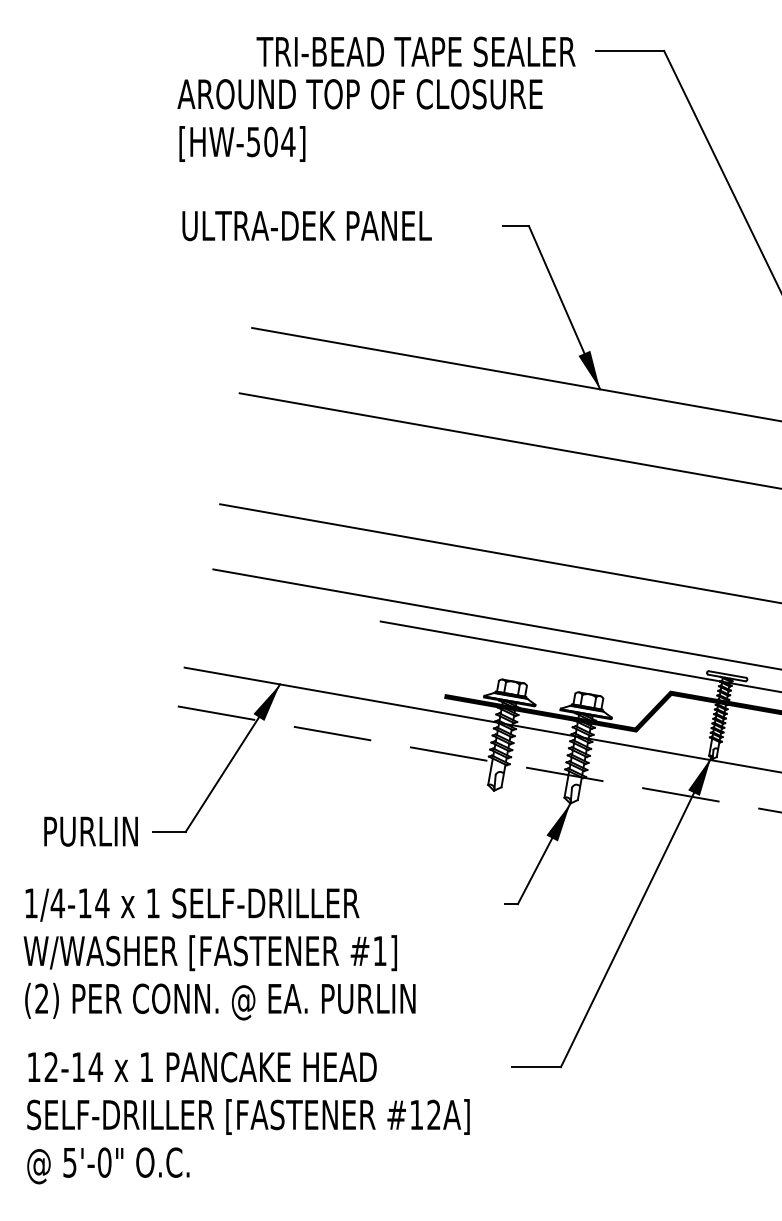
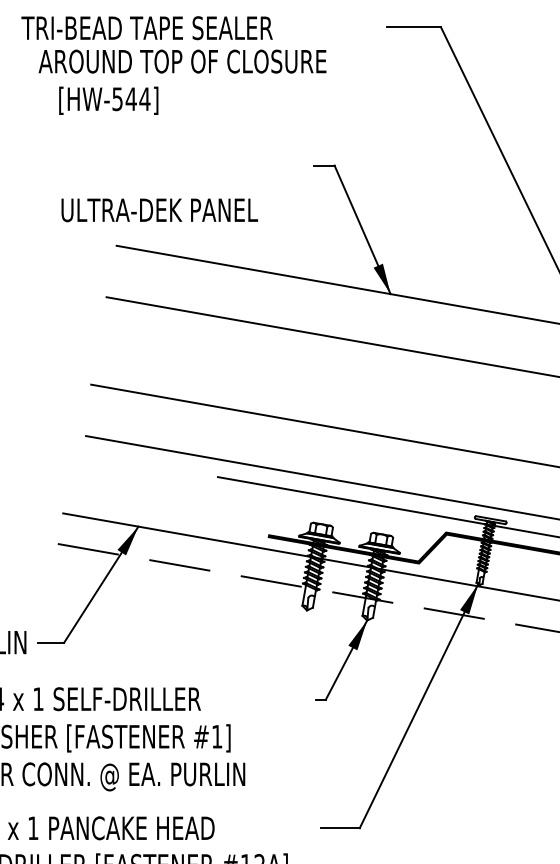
text: (415, 51) -> (146, 27), moved
text: (359, 94) -> (182, 61), moved
text: (270, 141) -> (130, 98), [HW-504] -> [HW-544]
text: (306, 226) -> (159, 210), moved

